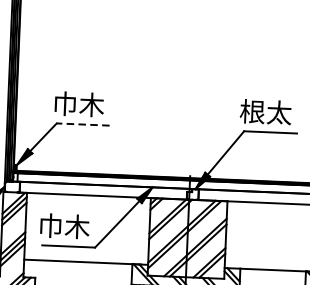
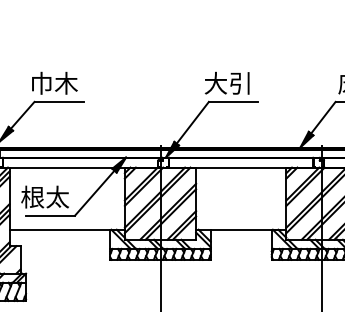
text: (266, 111) -> (228, 82), 根太 -> 大引
line: (83, 124) -> (59, 101), dashed -> solid
text: (64, 225) -> (45, 196), 巾木 -> 根太

